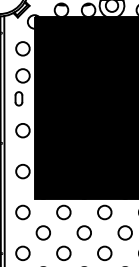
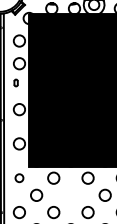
part: (18, 98) -> (15, 82), size x0.6
circle: (22, 212) -> (19, 178), size x0.7
circle: (83, 232) -> (70, 194), removed

